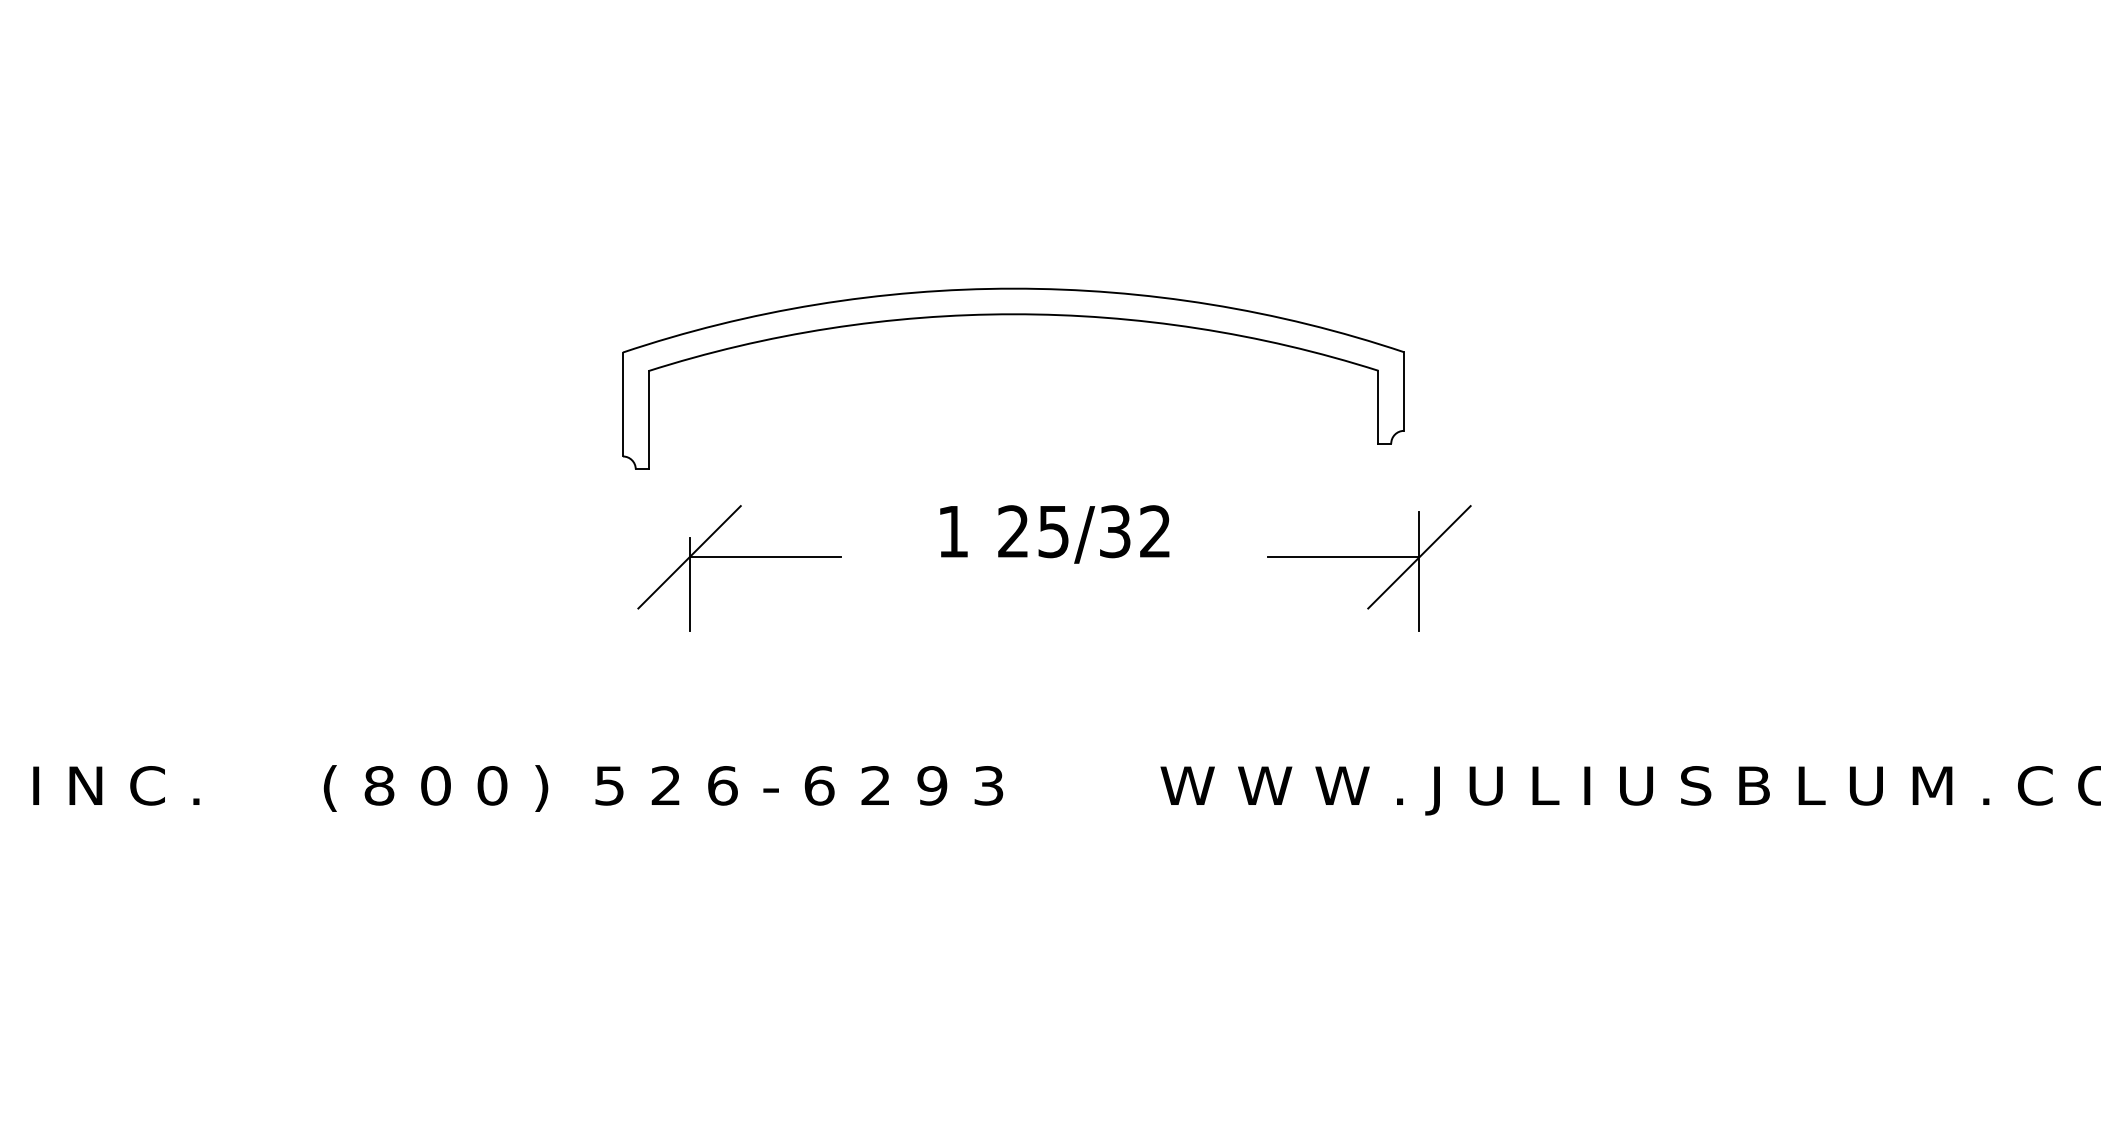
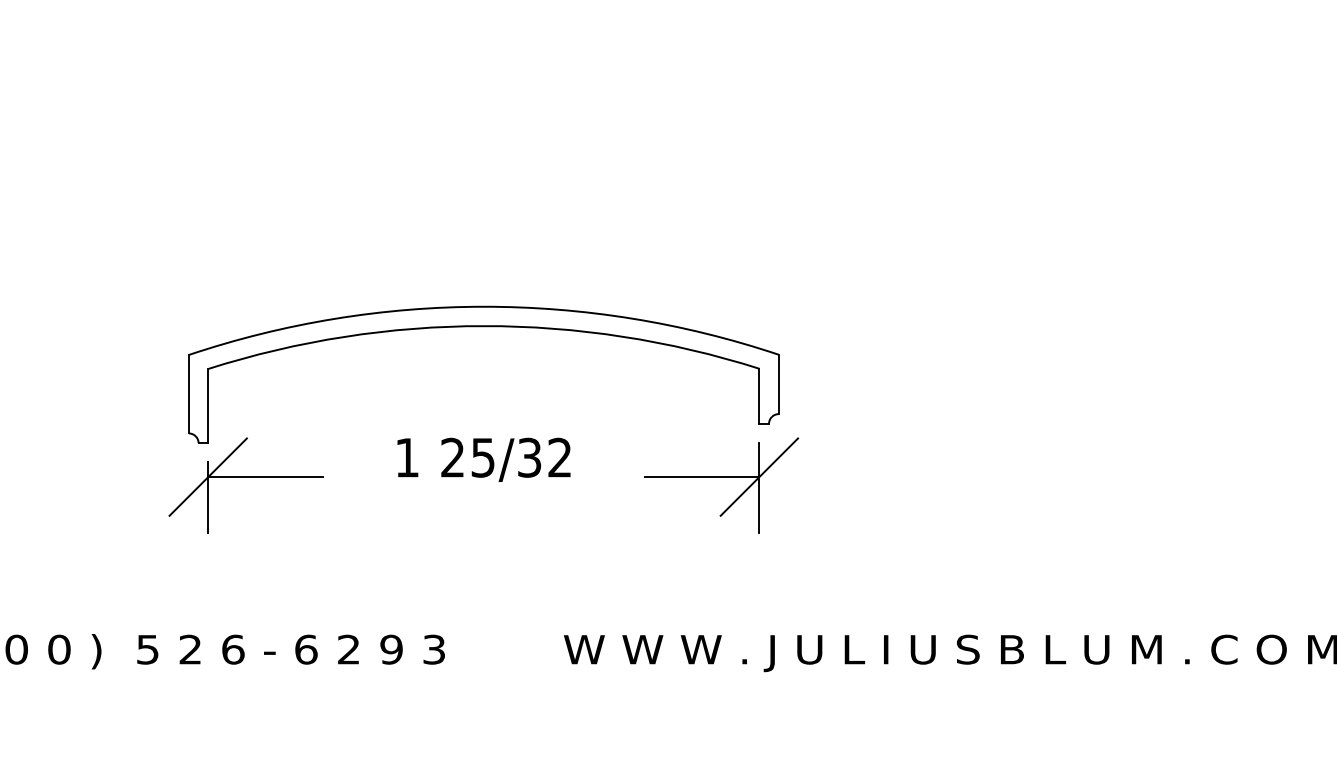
part: (1013, 315) -> (483, 327), moved

